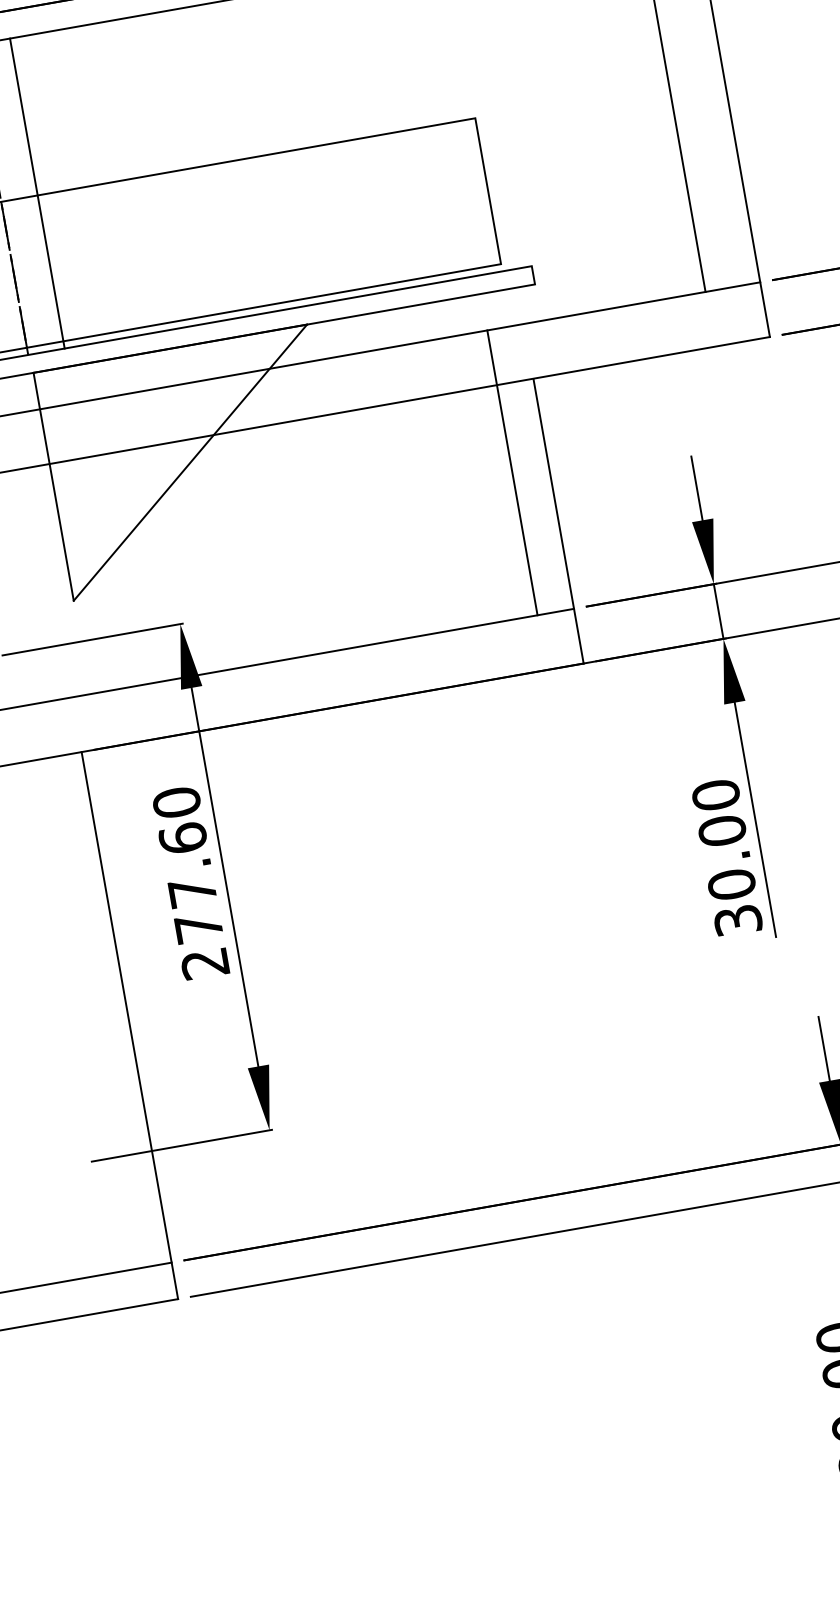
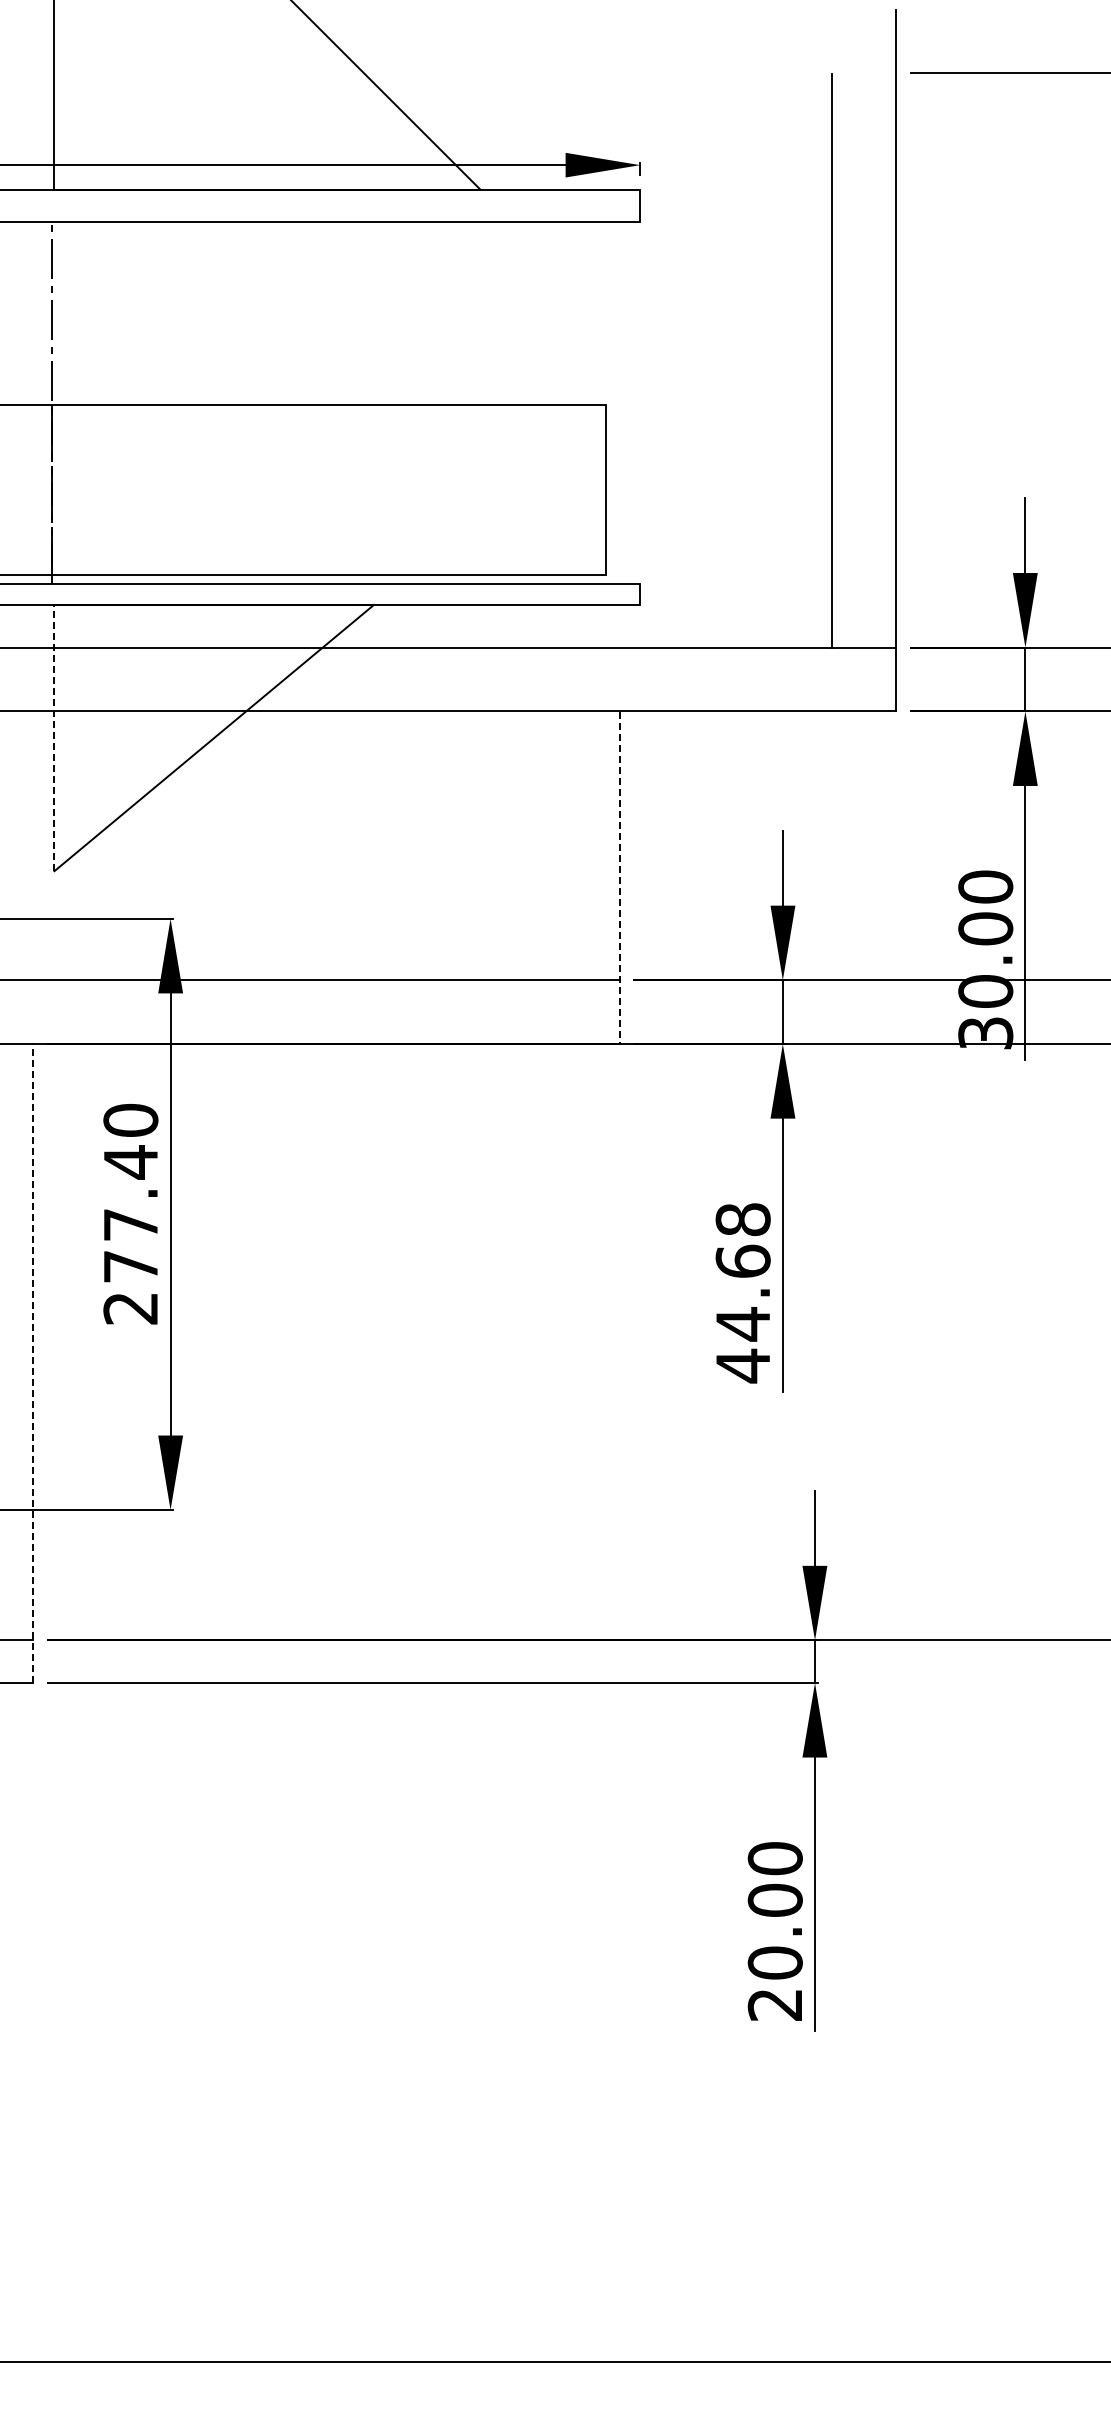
line: (37, 193) -> (94, 402), removed
line: (512, 472) -> (576, 813), removed
line: (53, 486) -> (54, 737), solid -> dashed
line: (558, 521) -> (619, 878), solid -> dashed
text: (182, 838) -> (130, 1162), 277.60 -> 277.40
text: (726, 858) -> (742, 1293), 30.00 -> 44.68
line: (130, 1025) -> (33, 1363), solid -> dashed

